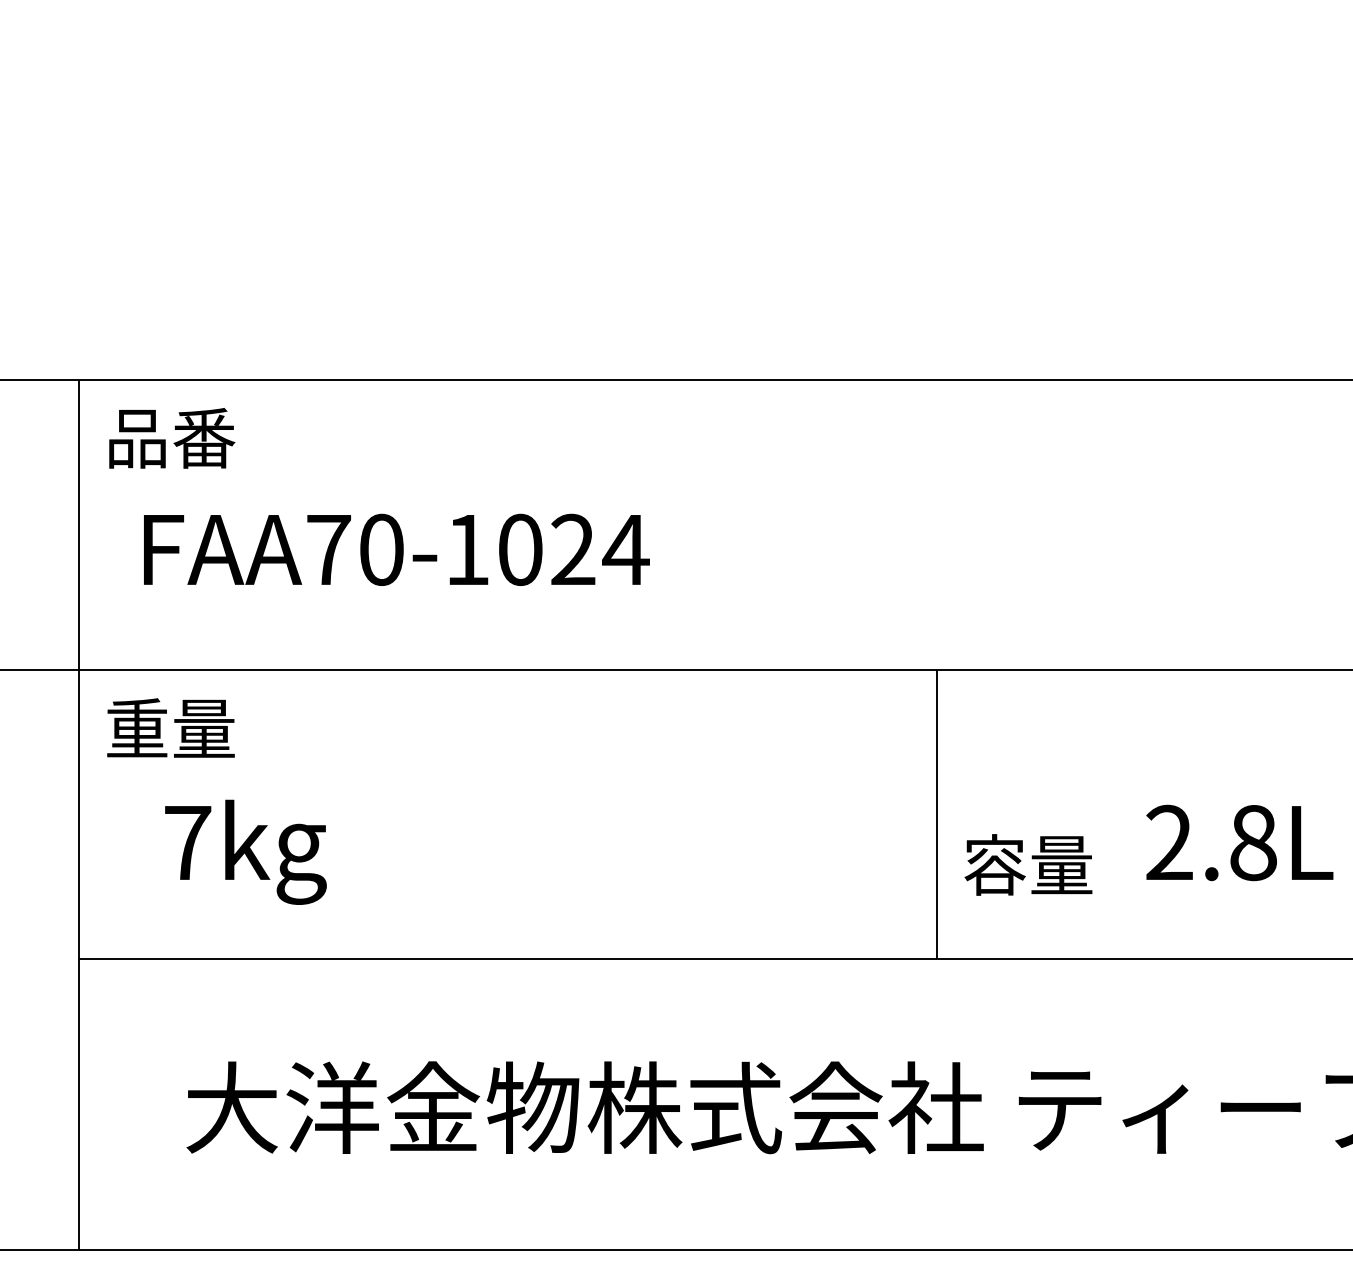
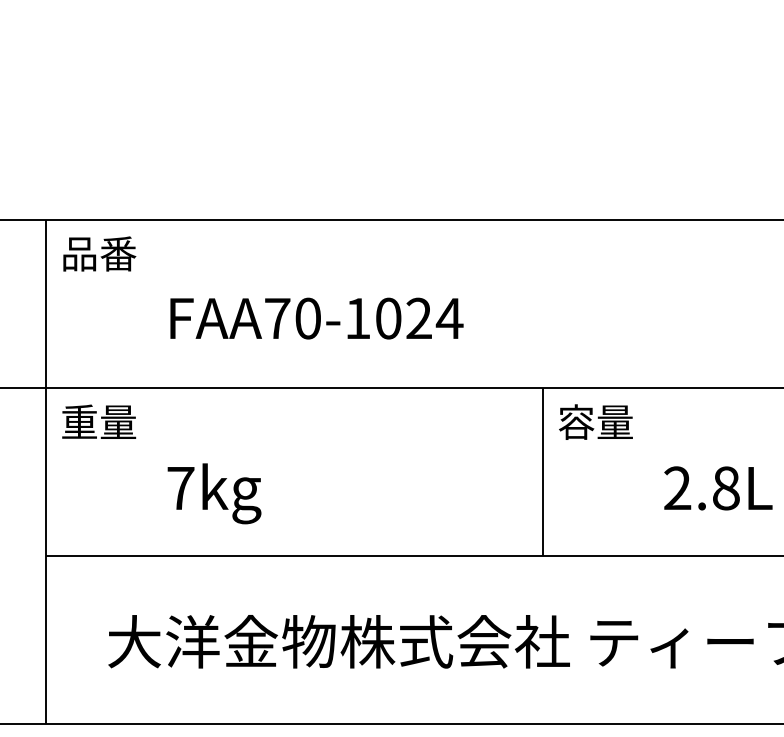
text: (396, 549) -> (316, 318), moved
text: (245, 851) -> (214, 493), moved
text: (1027, 863) -> (595, 421), moved

